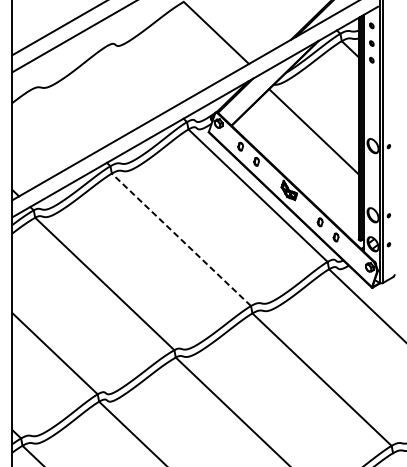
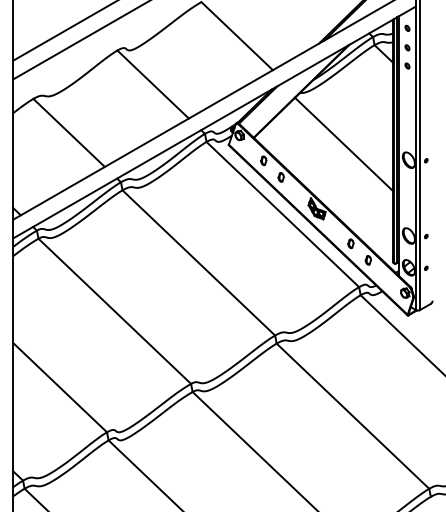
line: (139, 77) -> (152, 84), added
line: (62, 120) -> (68, 132), added
line: (181, 239) -> (198, 262), dashed -> solid

